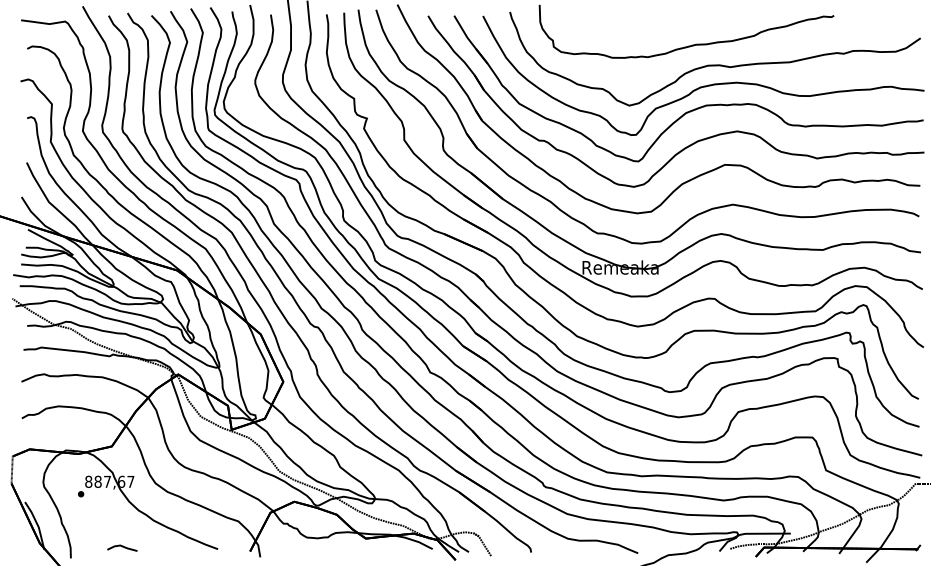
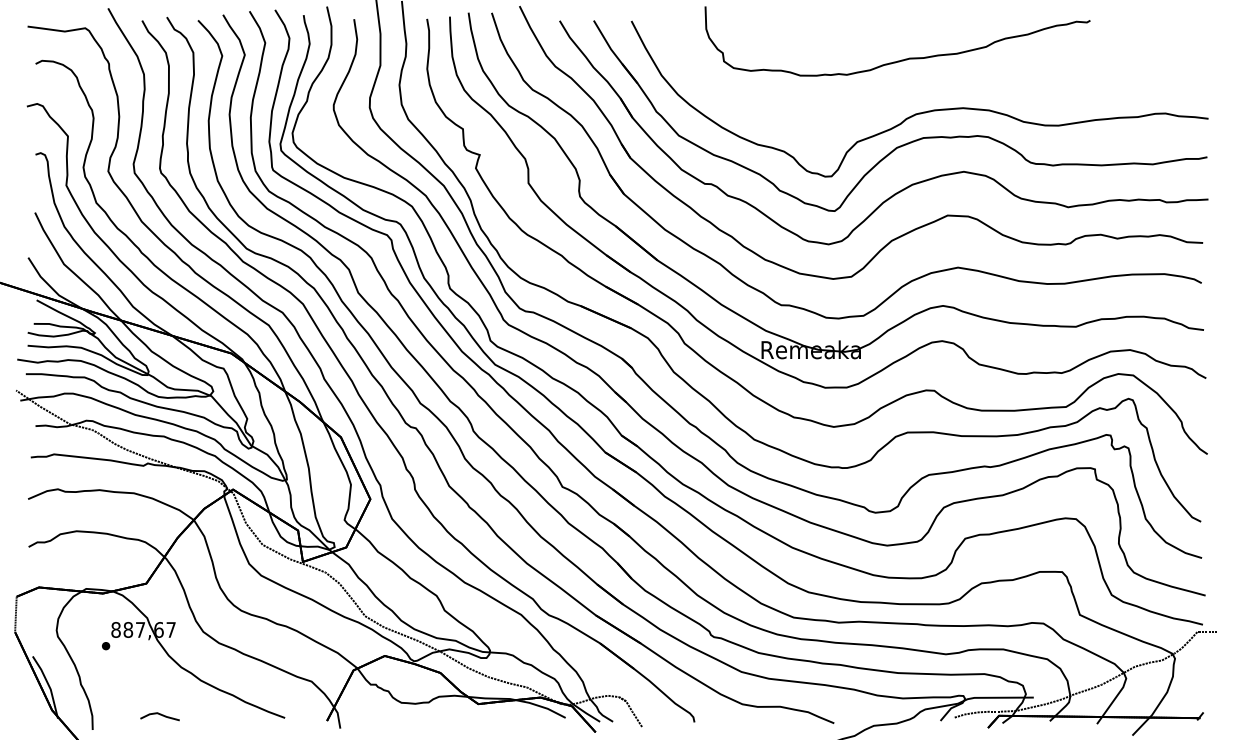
curve: (714, 64) -> (934, 84), removed

